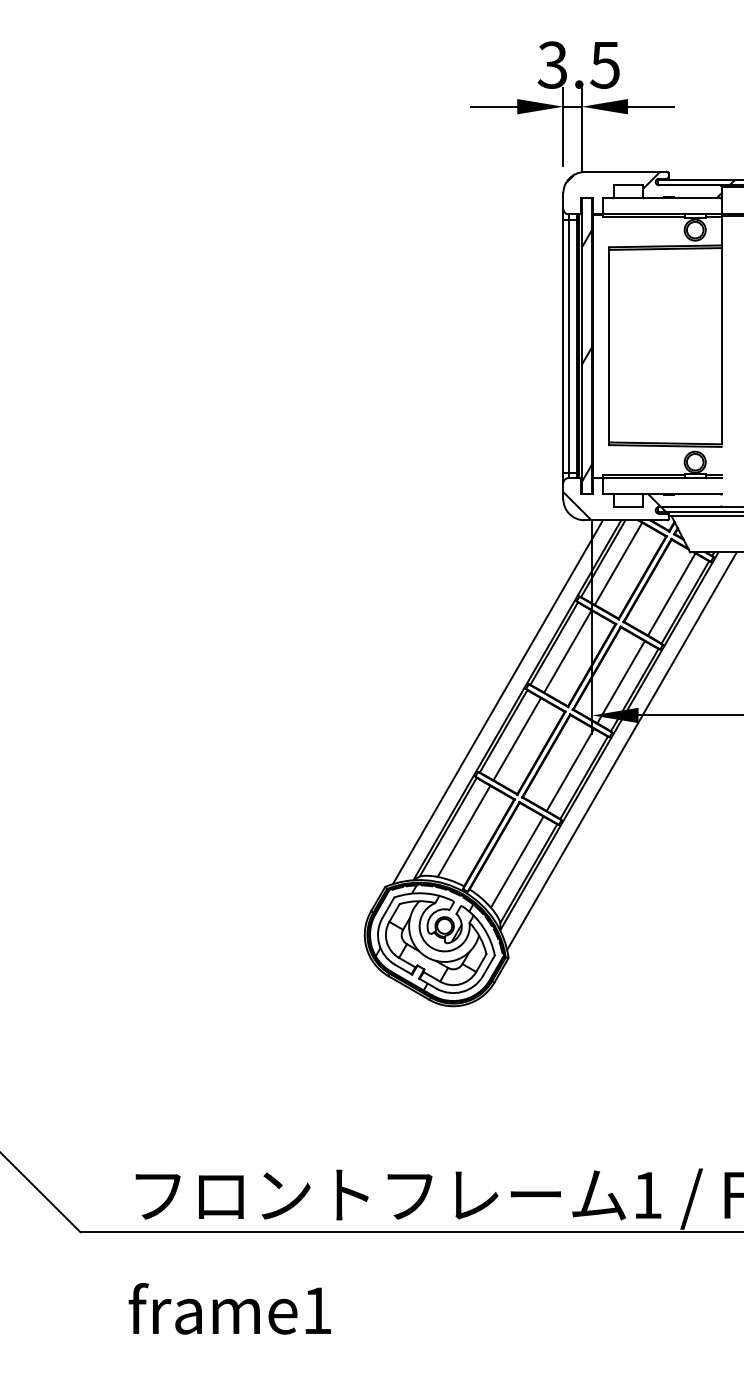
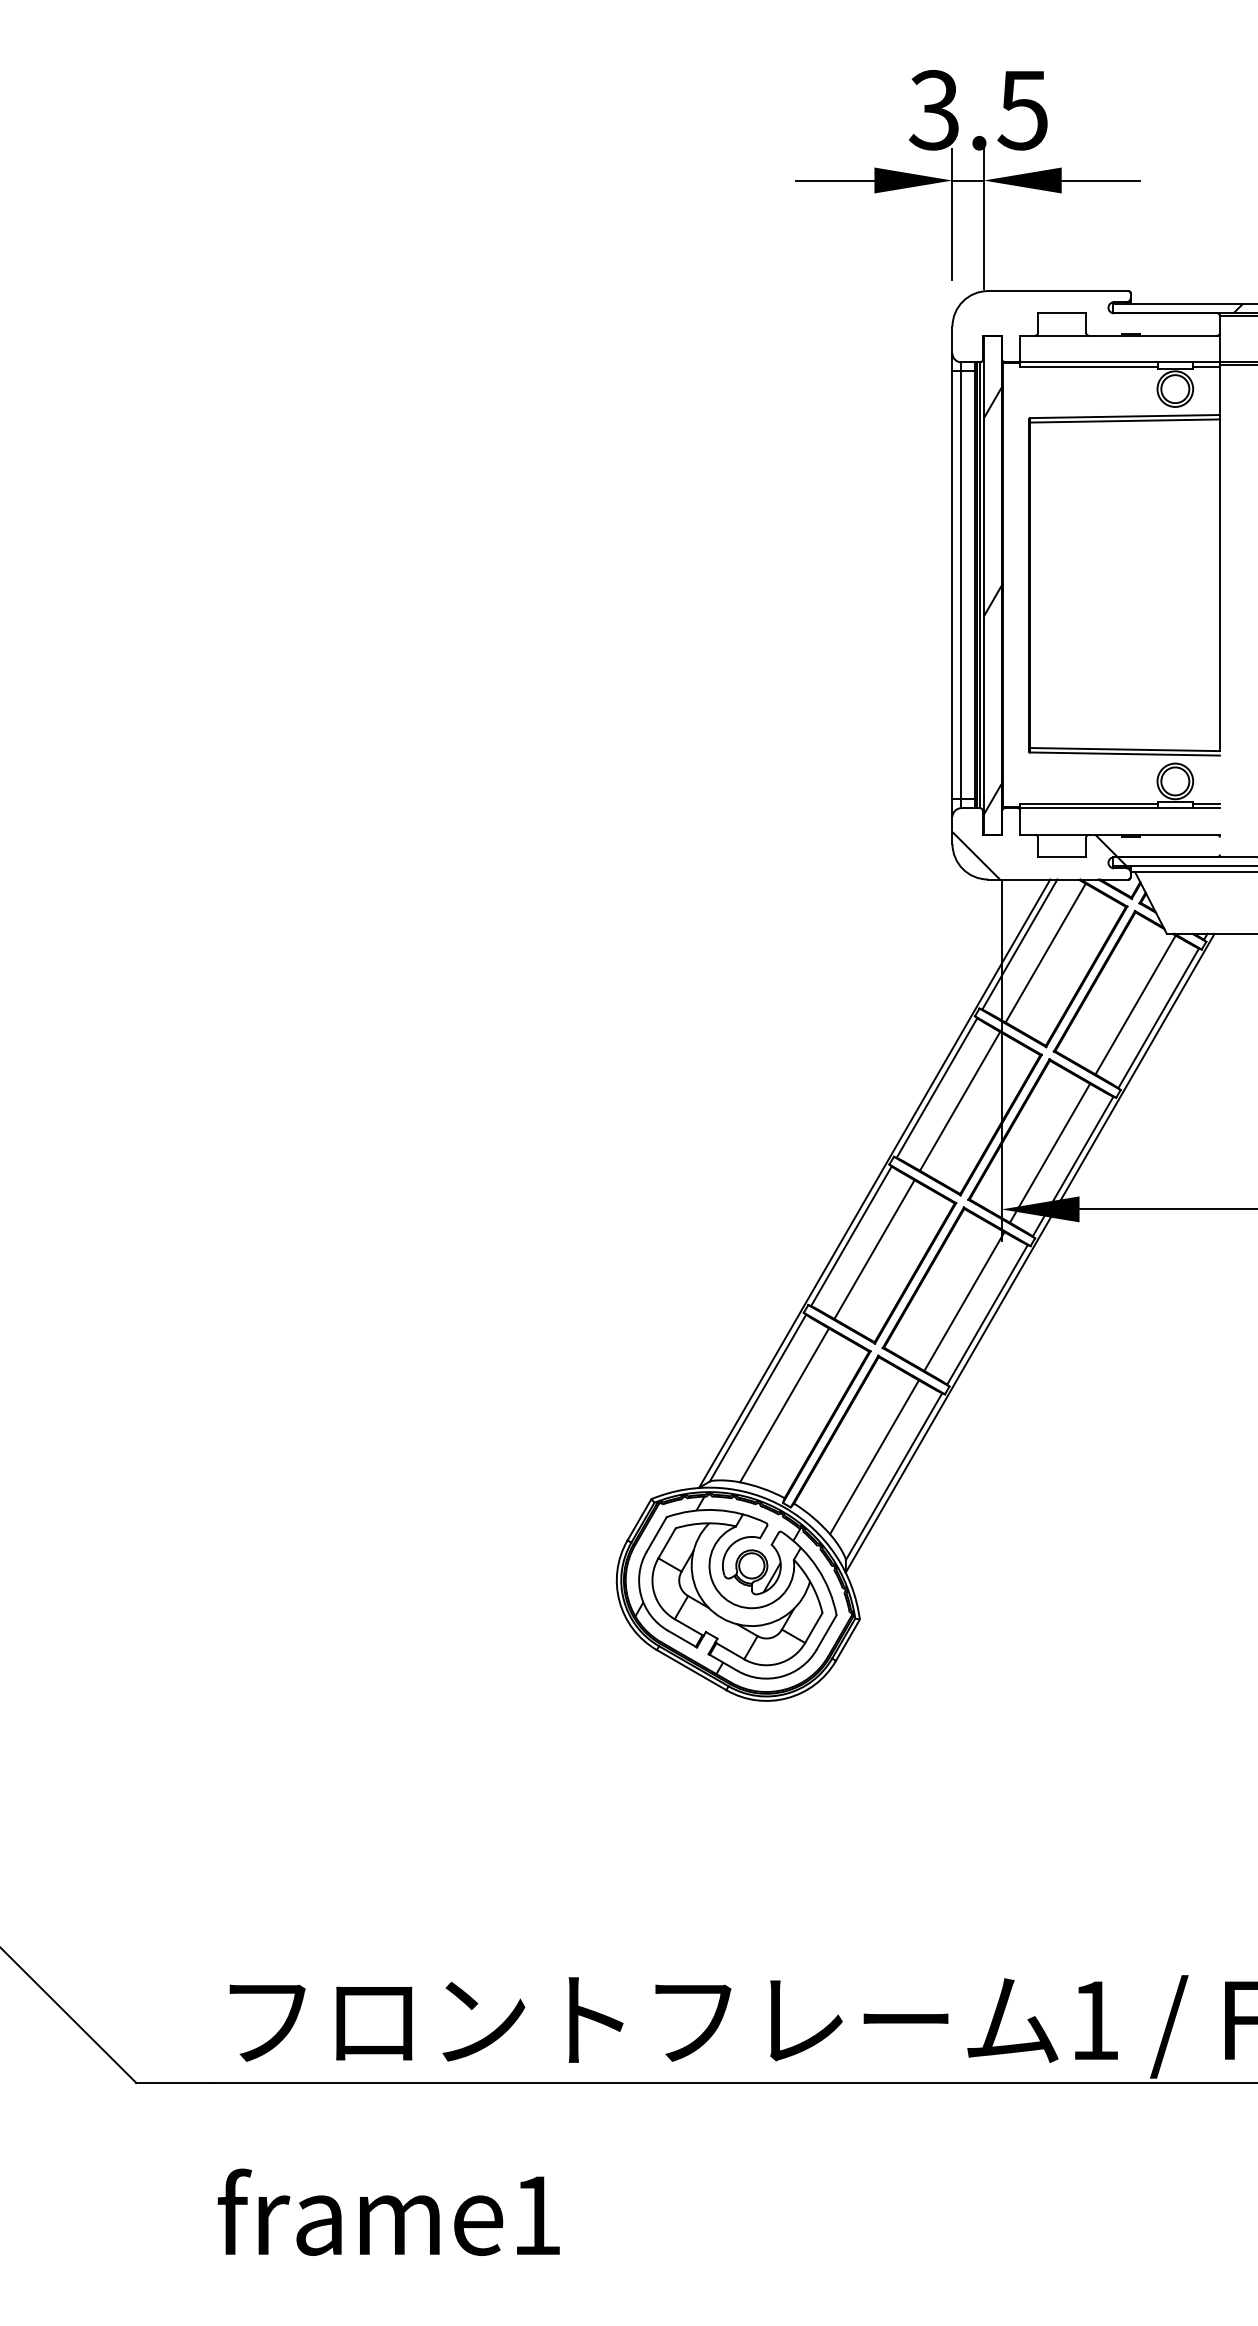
hatch: (643, 185) -> (1087, 313), removed
line: (497, 702) -> (841, 1187), removed
line: (621, 751) -> (1050, 1270), removed

